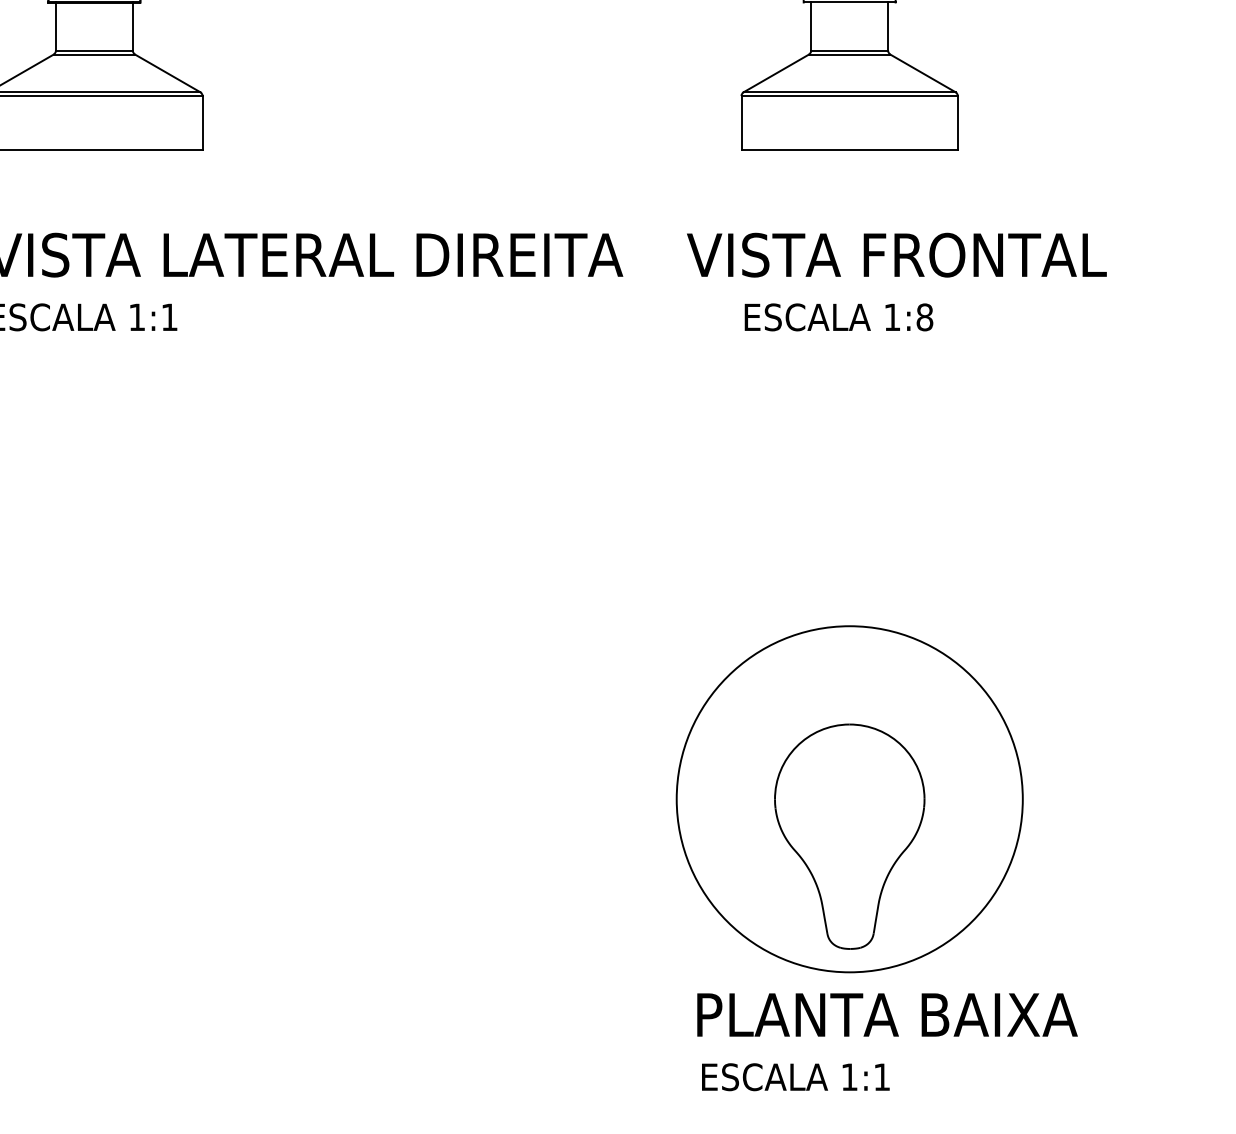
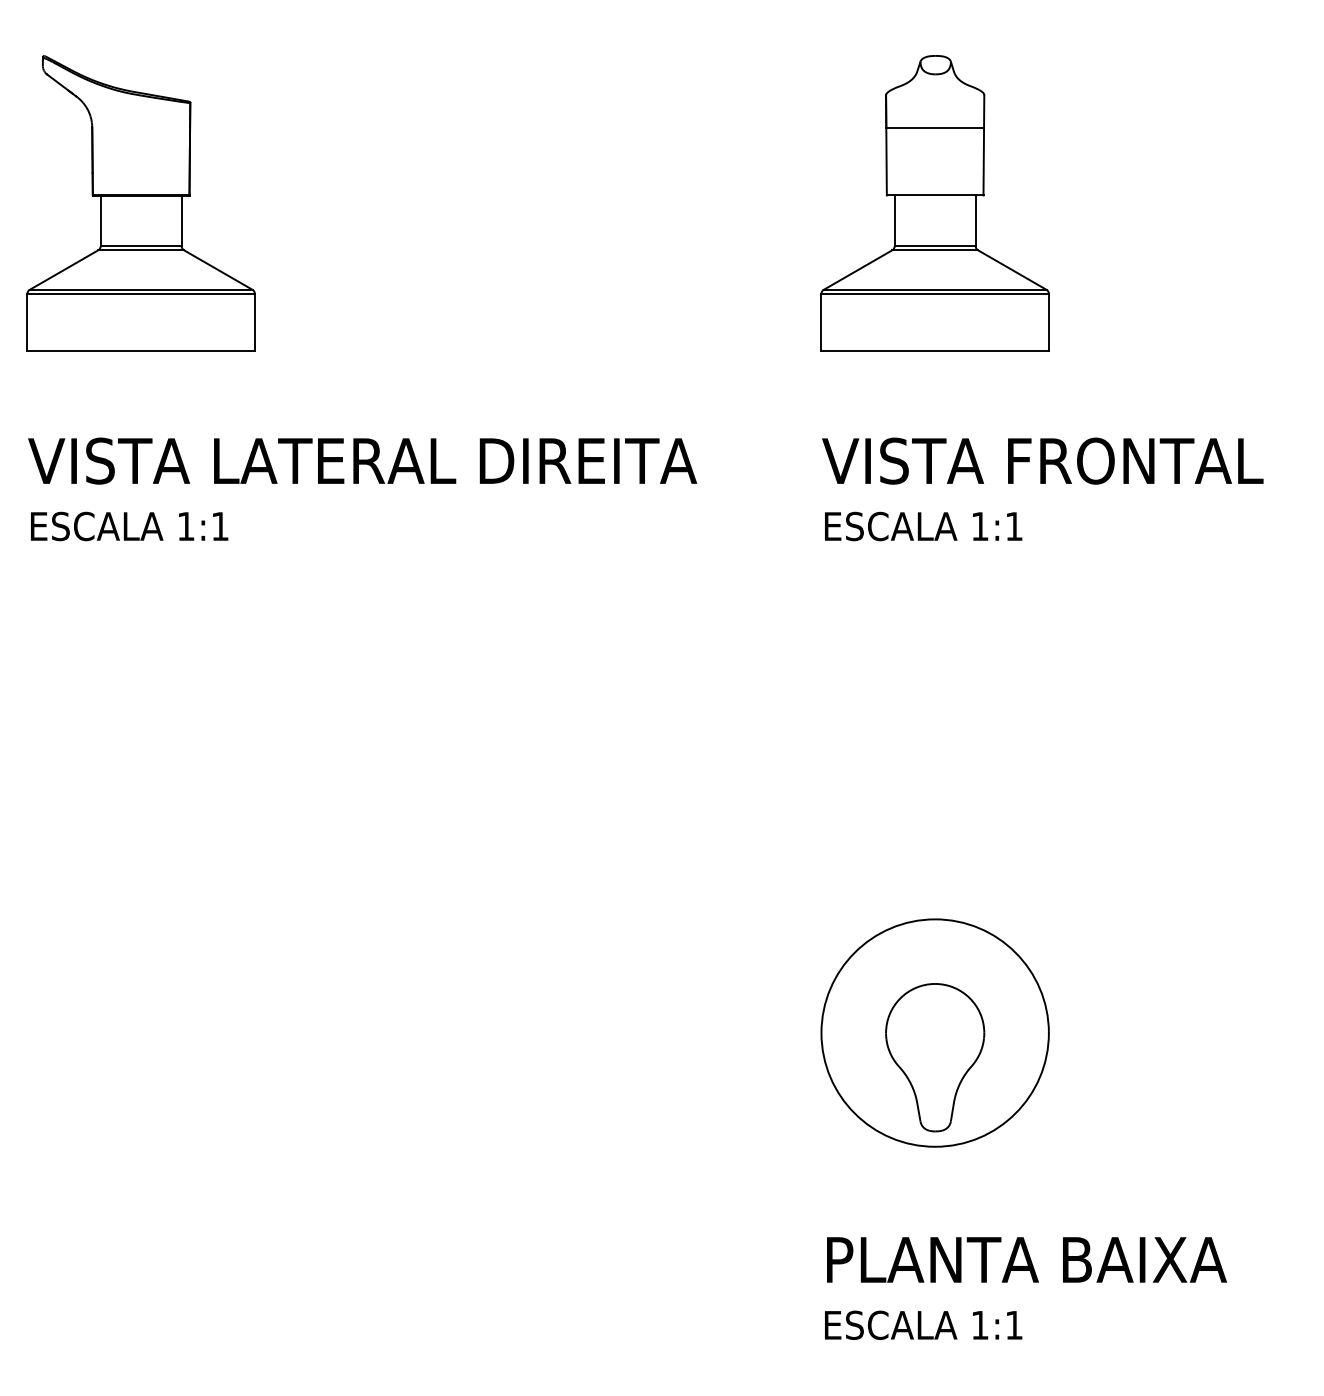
text: (896, 254) -> (1042, 460), moved
text: (925, 317) -> (1014, 526), 1:8 -> 1:1
part: (849, 798) -> (934, 1032), size x0.62
text: (887, 1014) -> (1026, 1259), moved
text: (795, 1076) -> (923, 1324), moved

